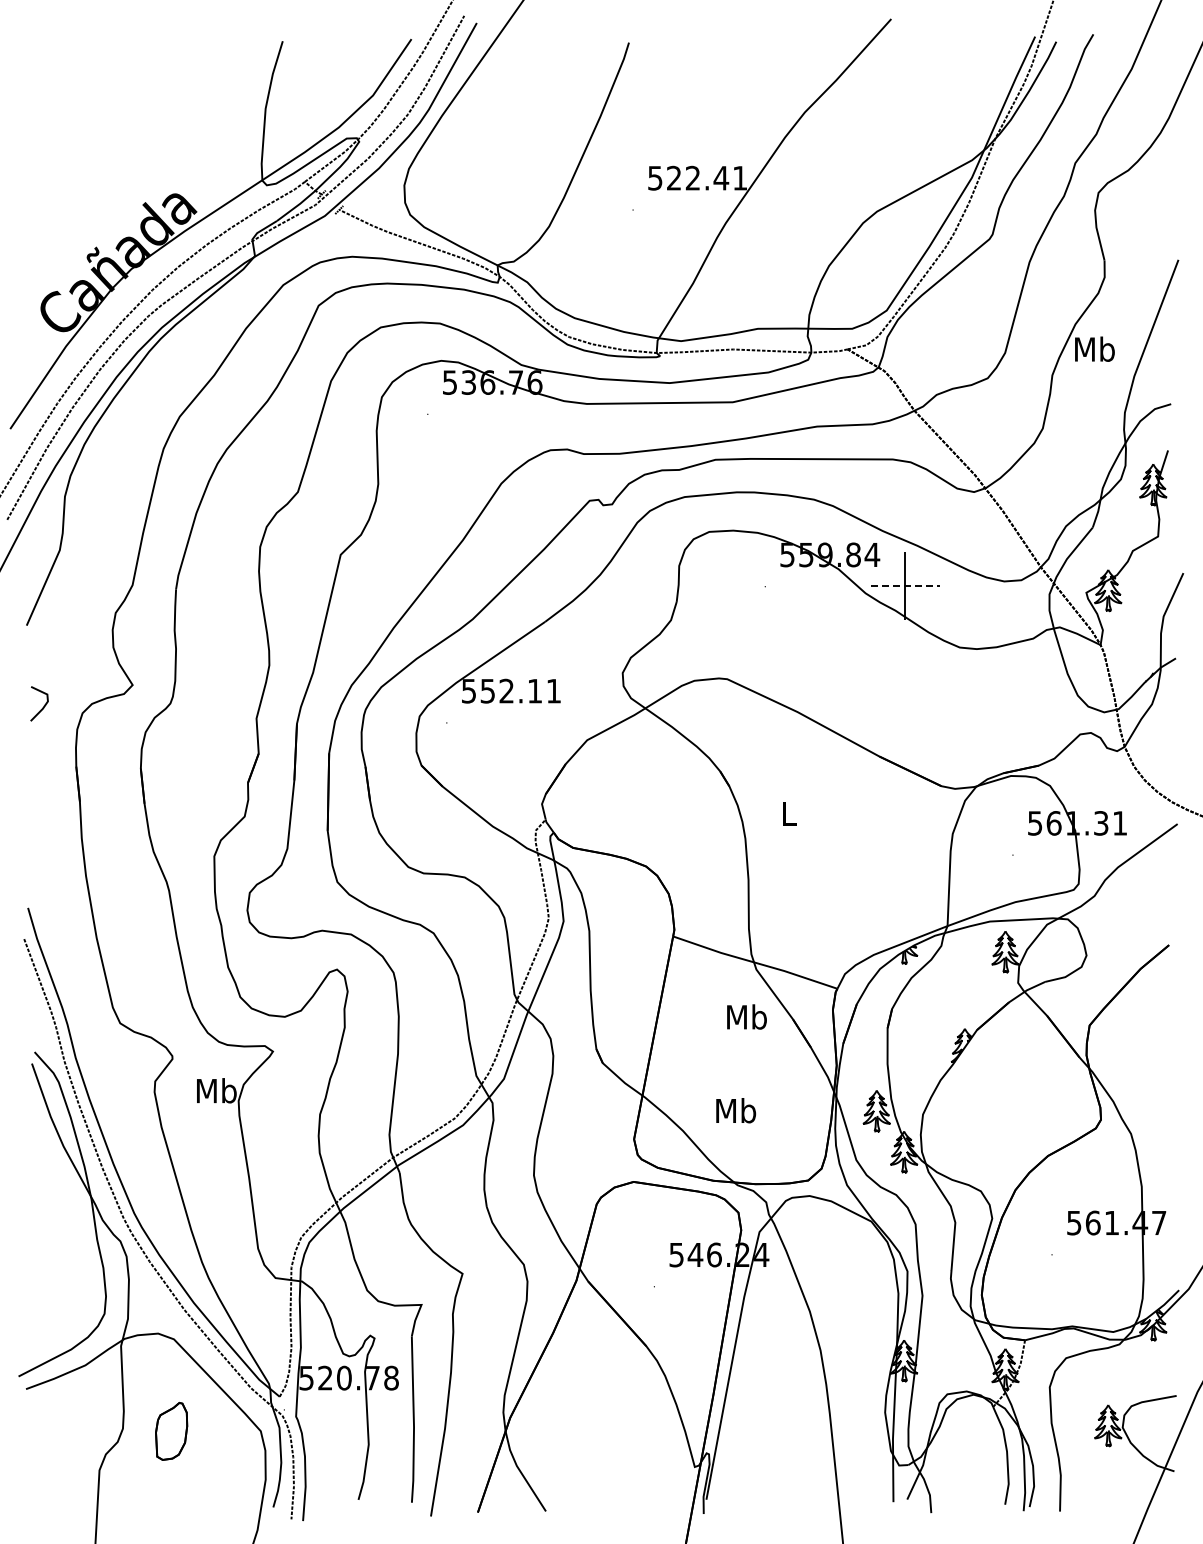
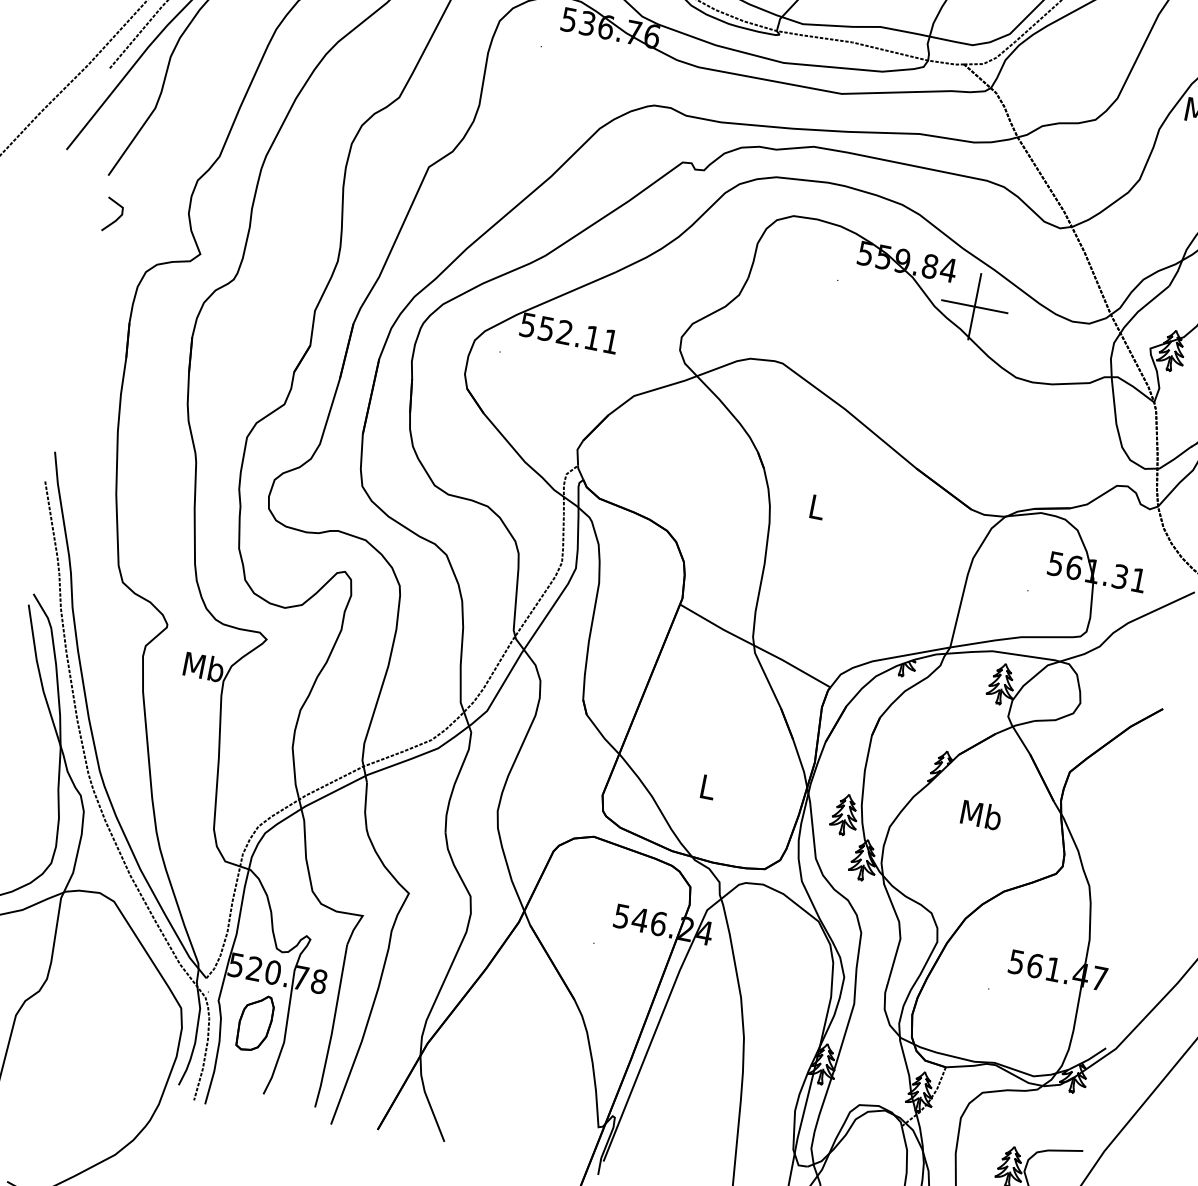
line: (905, 585) -> (975, 306), dashed -> solid
line: (43, 706) -> (116, 218), moved
text: (746, 1016) -> (981, 814), moved
text: (736, 1110) -> (708, 786), Mb -> L
part: (171, 1431) -> (255, 1023), moved

